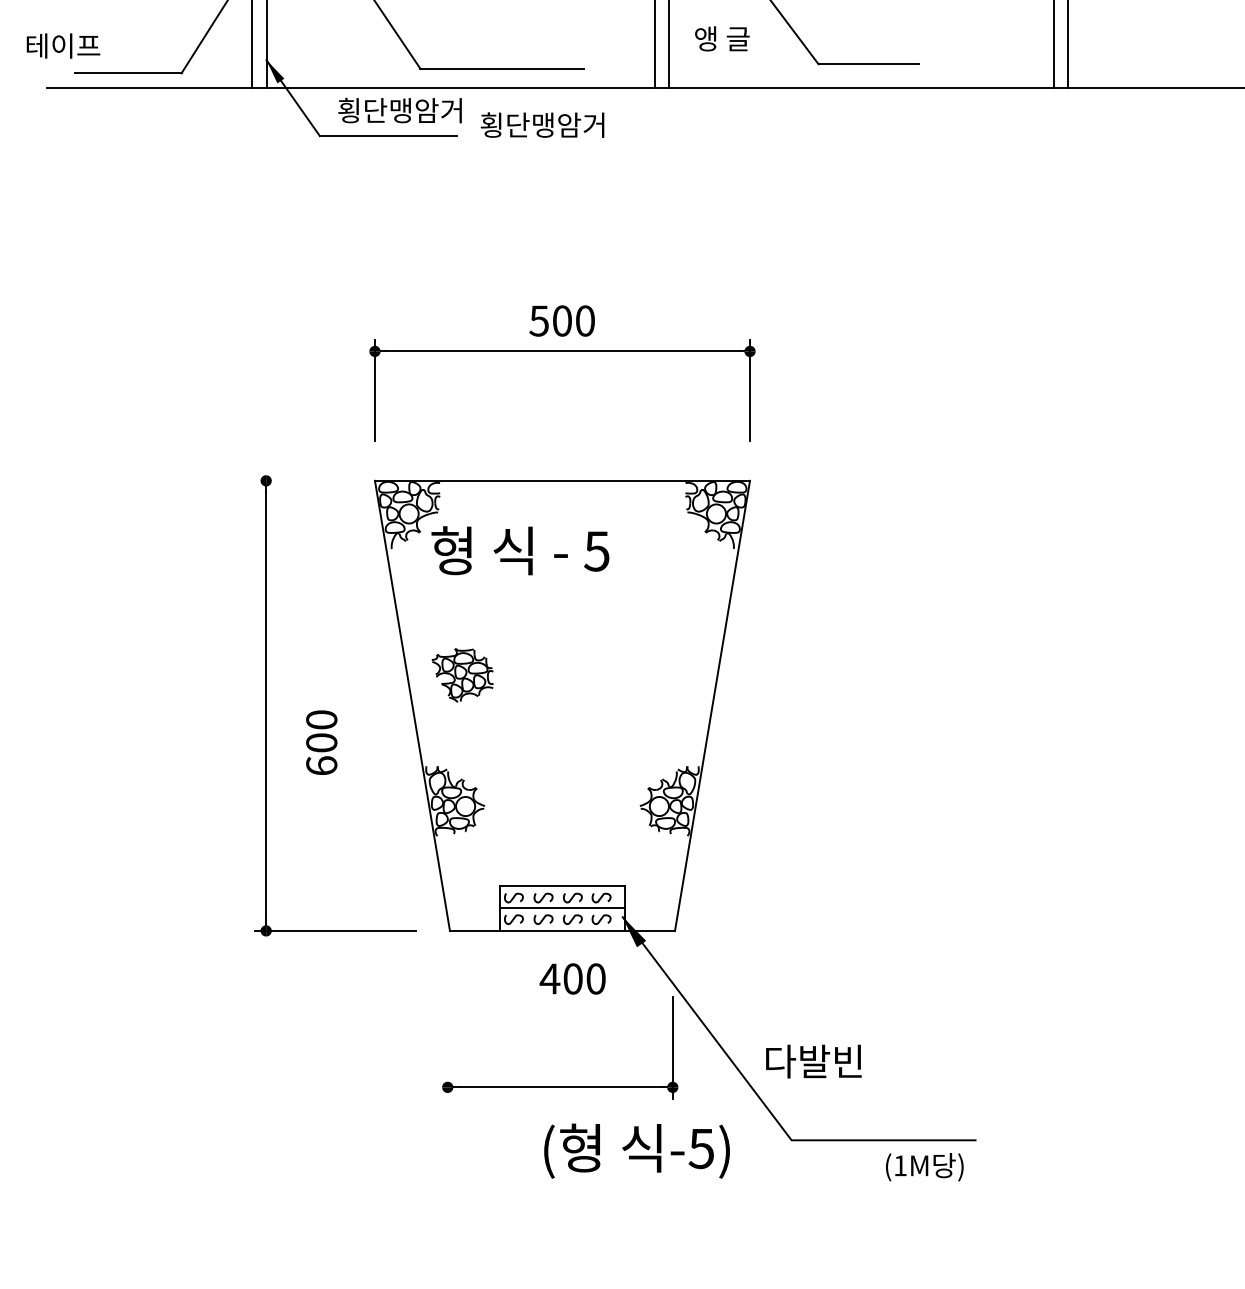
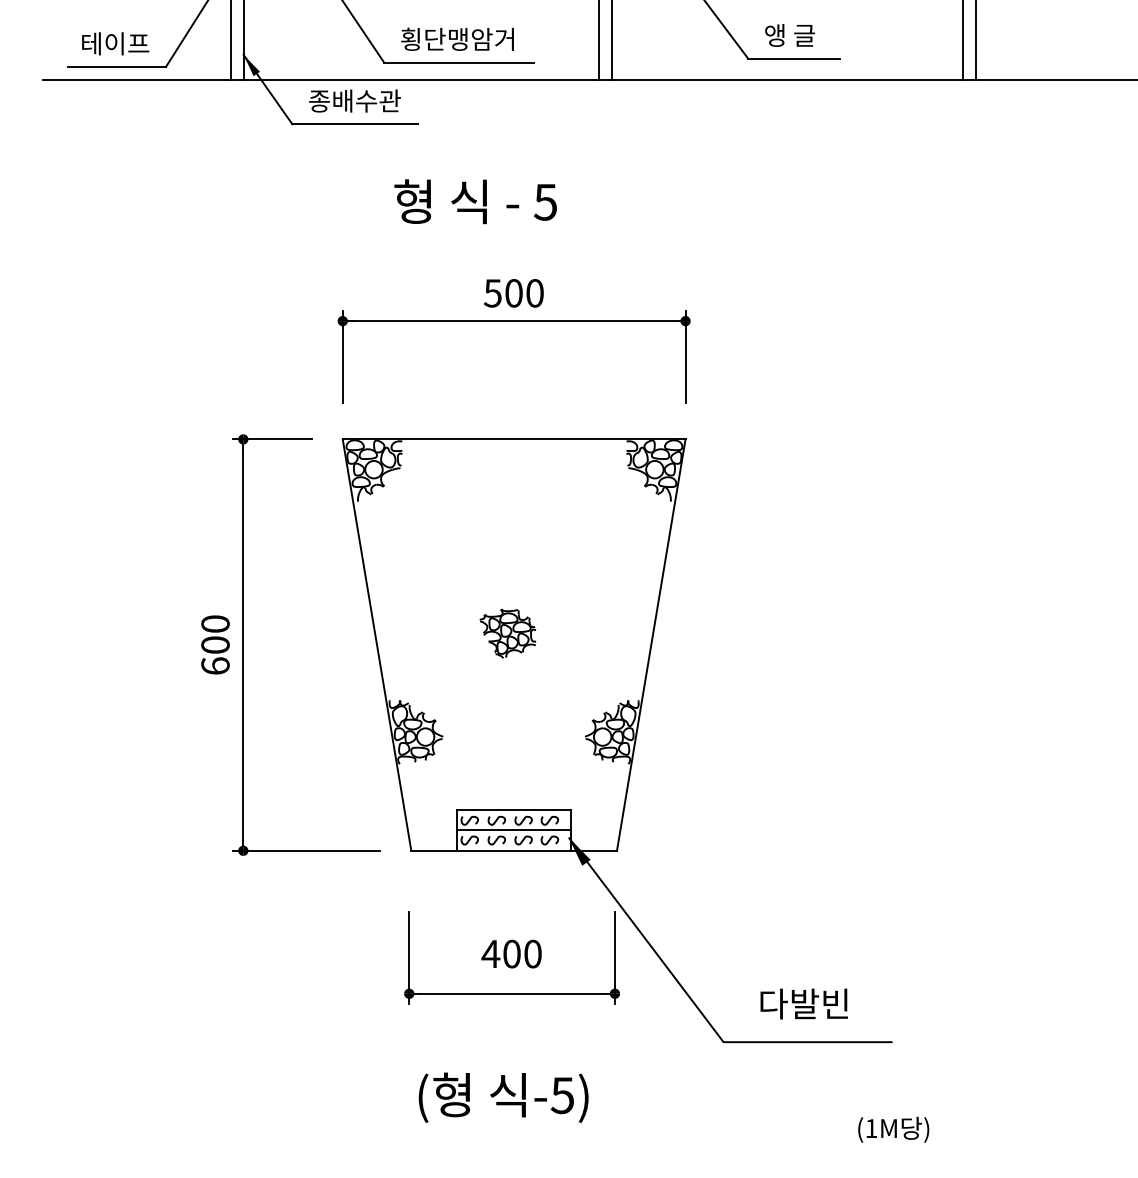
text: (722, 38) -> (790, 35), moved
text: (63, 45) -> (115, 43), moved
text: (399, 110) -> (365, 100), 횡단맹암거 -> 종배수관
text: (542, 124) -> (457, 38), moved
line: (297, 480) -> (271, 439), added
text: (520, 550) -> (475, 201), moved
part: (462, 675) -> (507, 633), moved
text: (321, 742) -> (215, 644), moved
text: (572, 978) -> (511, 953), moved
line: (447, 1047) -> (409, 957), added
text: (813, 1061) -> (803, 1003), moved
text: (636, 1150) -> (503, 1097), moved
text: (924, 1167) -> (893, 1130), moved

